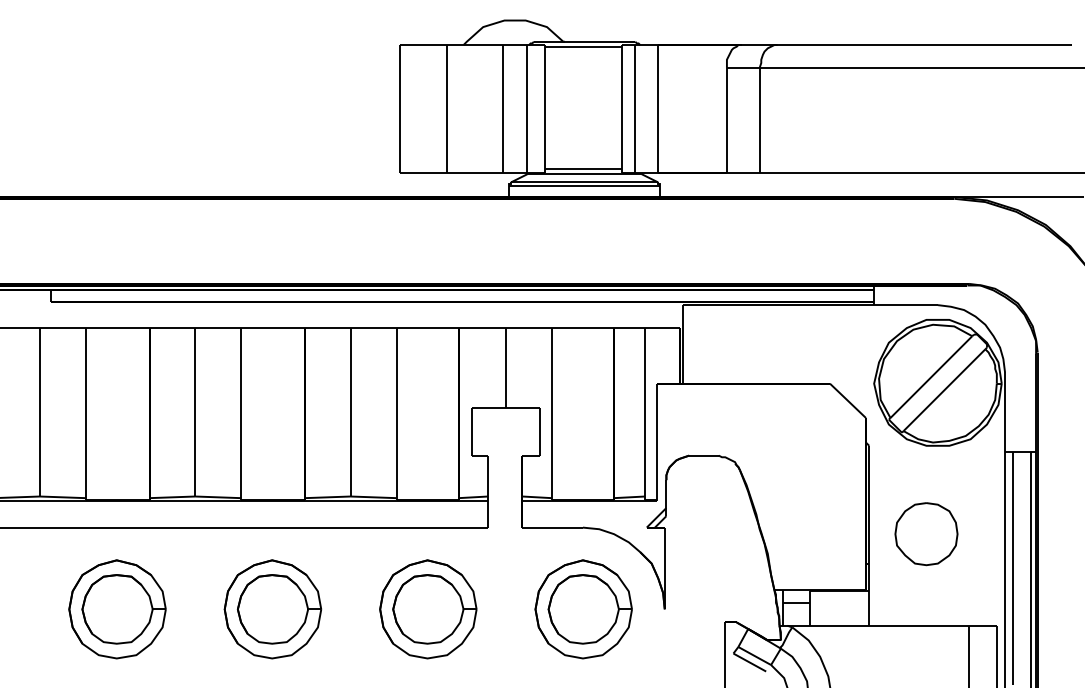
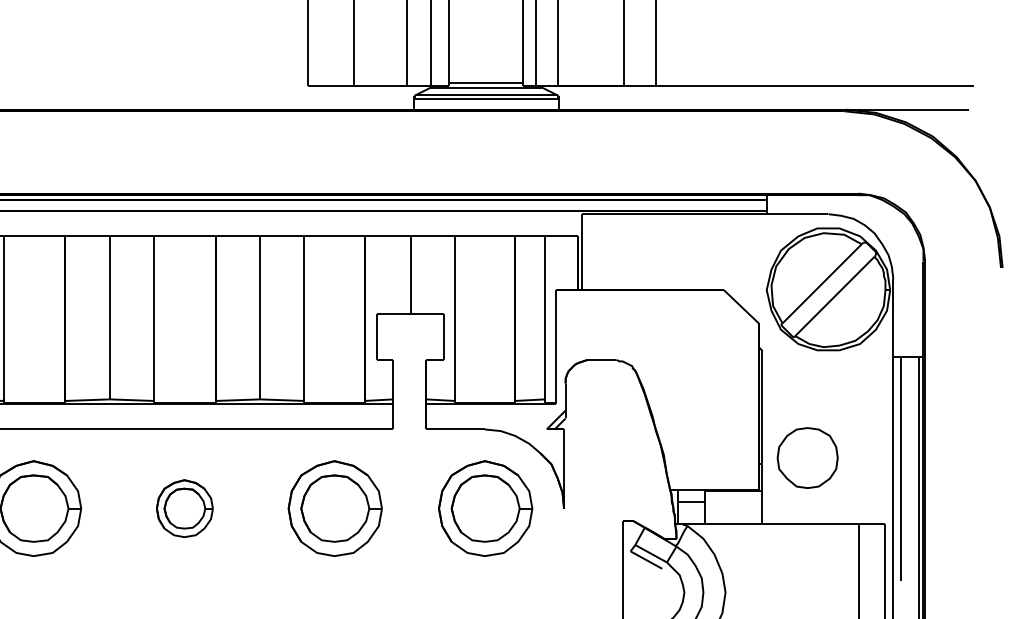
part: (926, 534) -> (807, 458), moved
part: (272, 609) -> (184, 508), size x0.6

